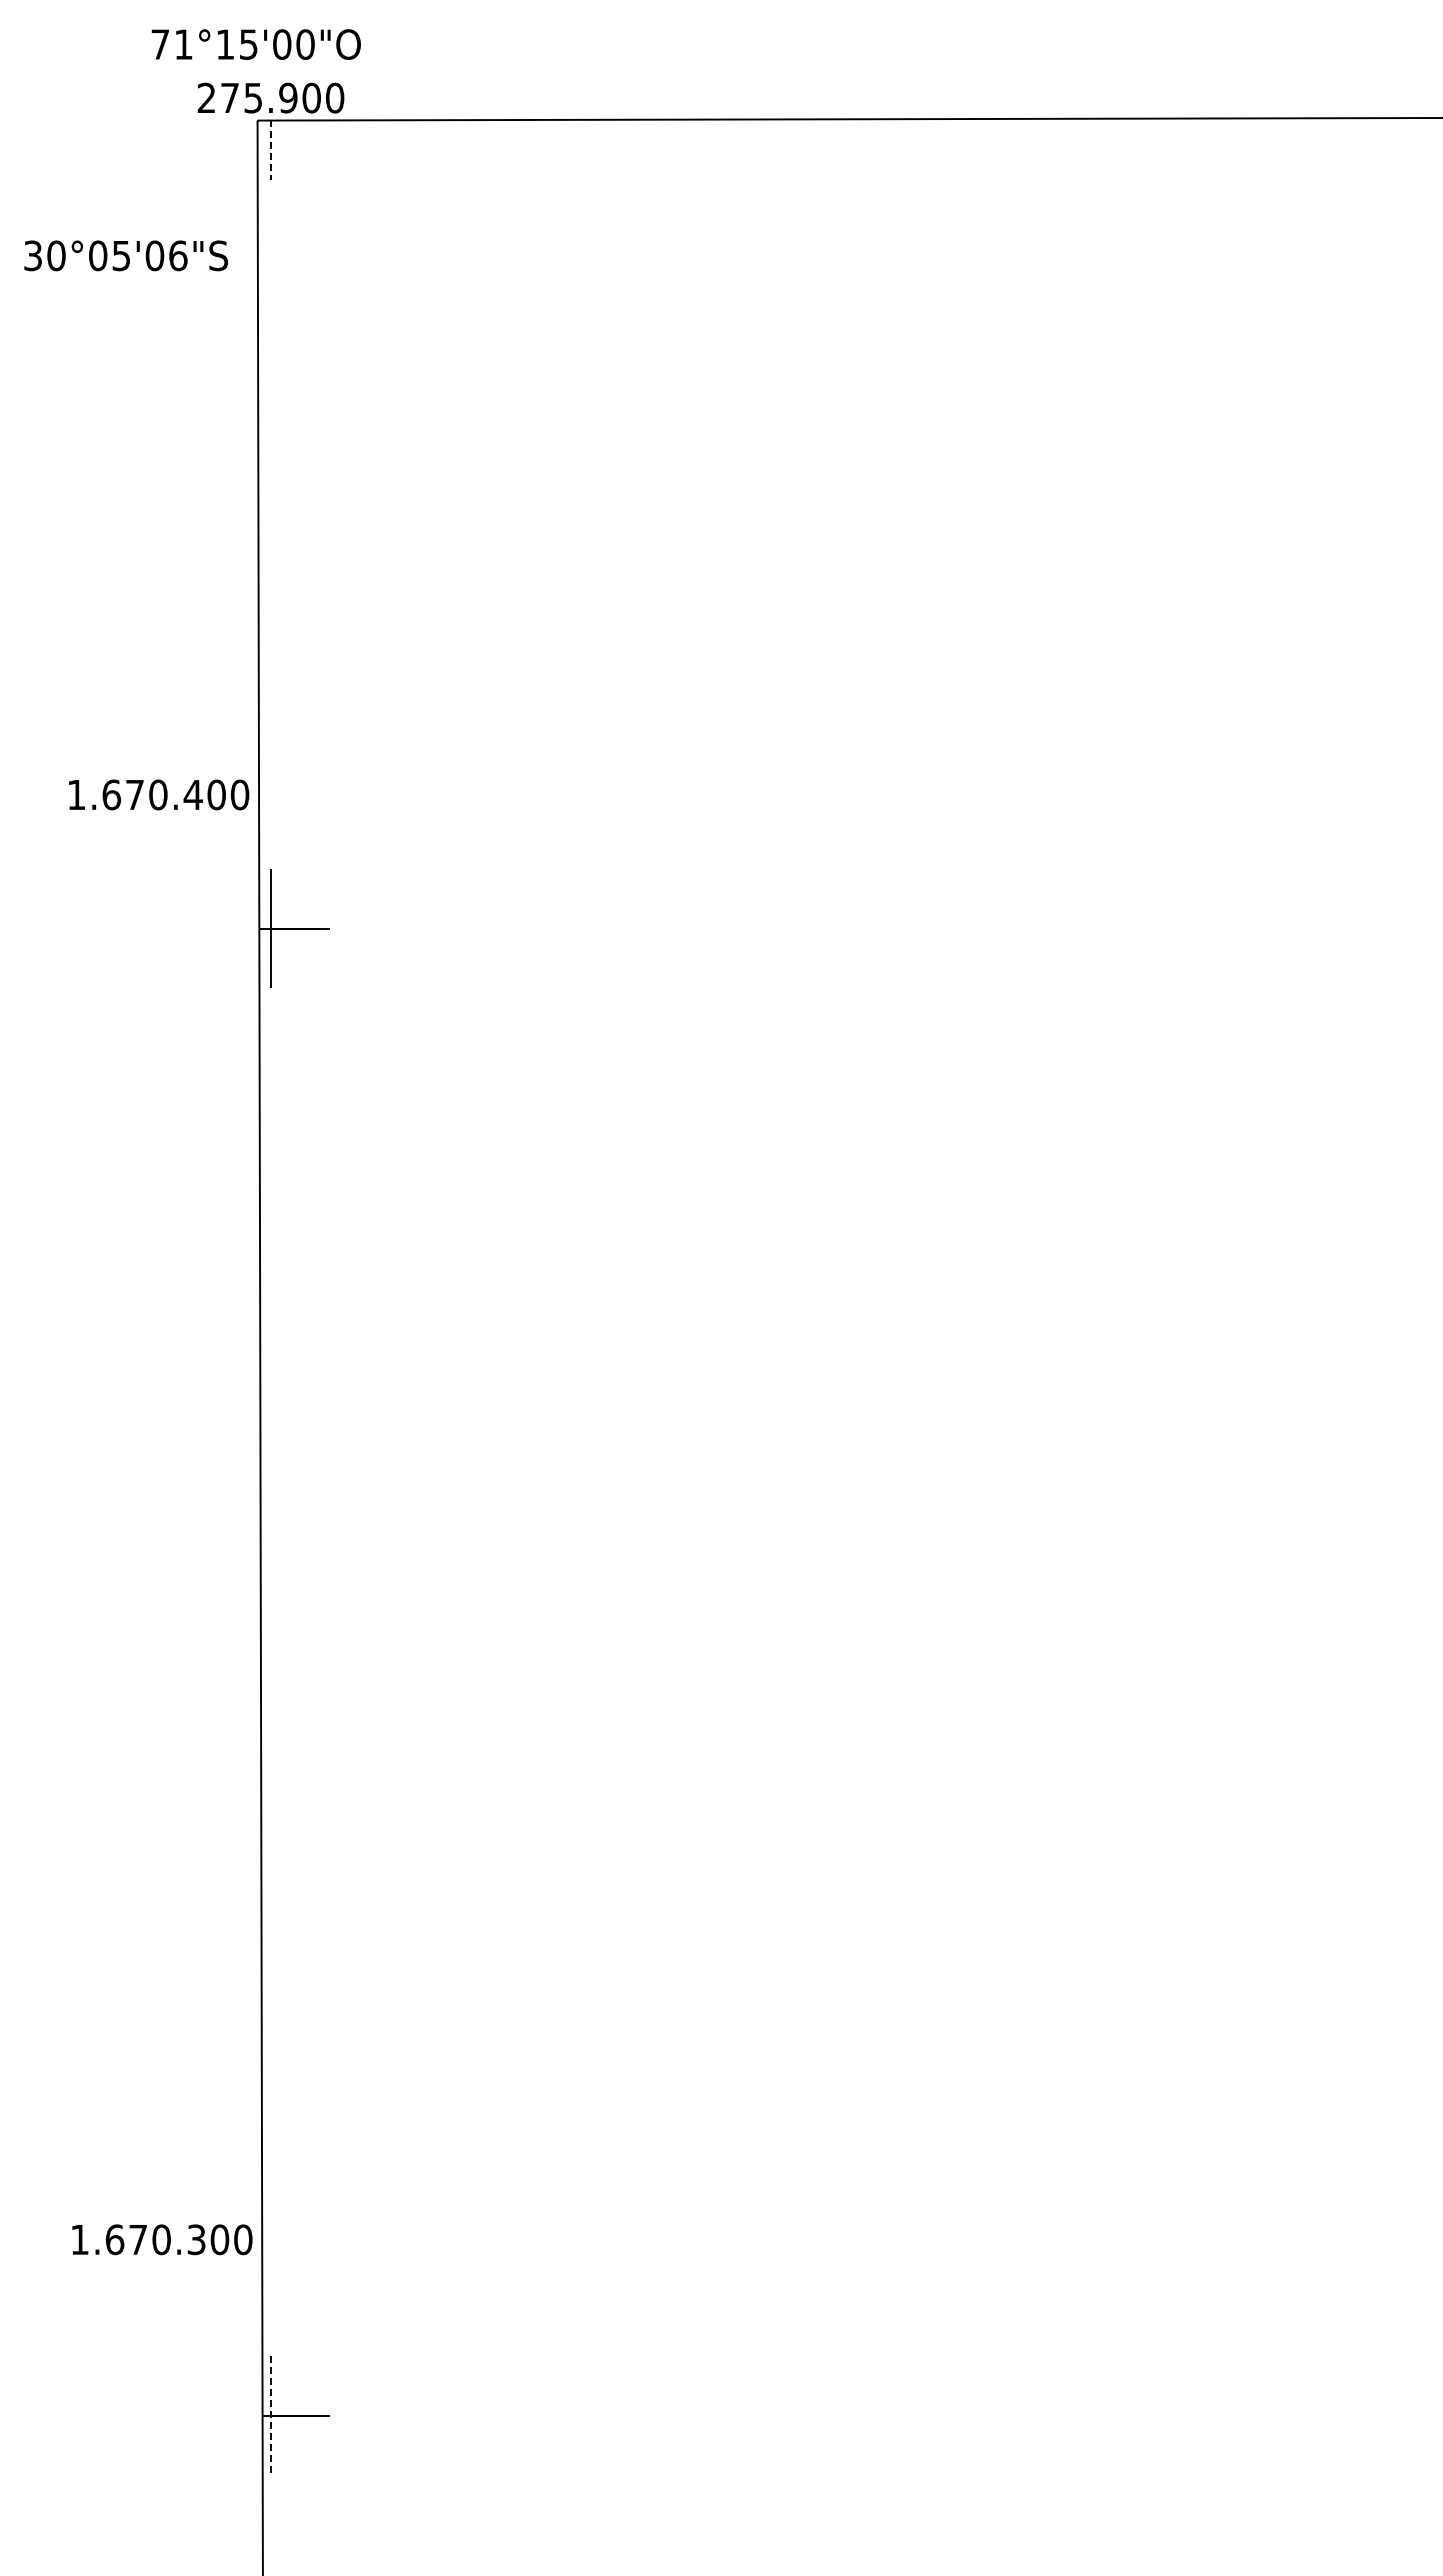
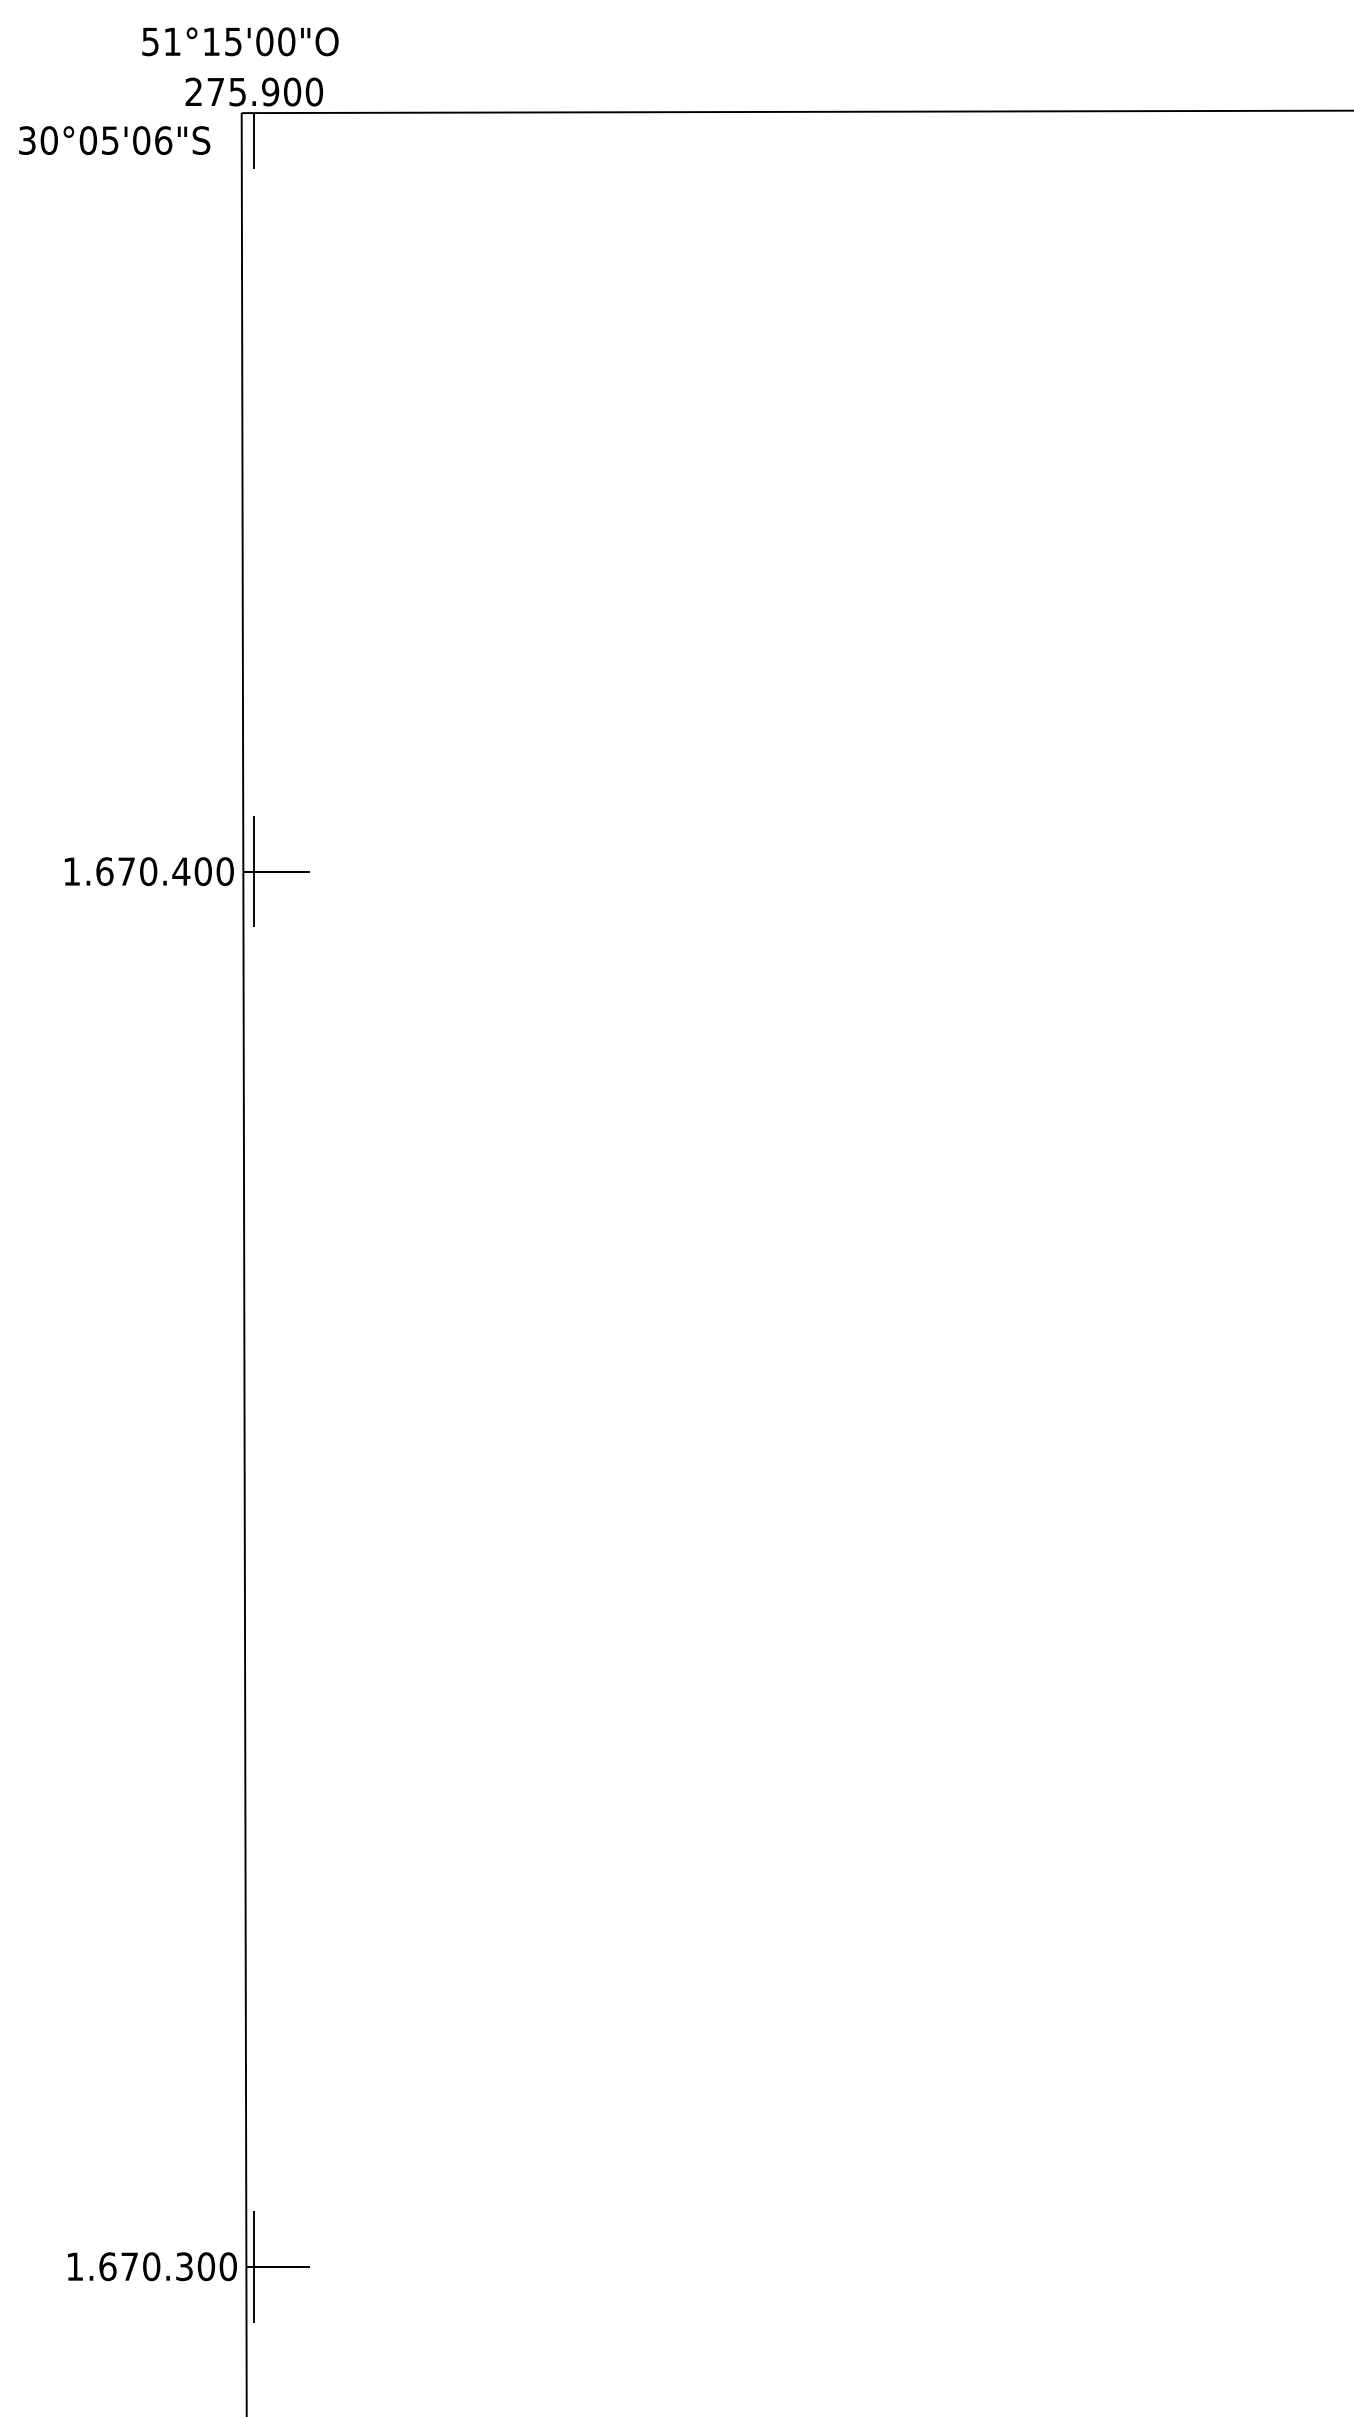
text: (159, 44) -> (149, 41), 71°15'00"O -> 51°15'00"O
line: (270, 150) -> (253, 141), dashed -> solid
text: (126, 255) -> (114, 140), moved
text: (159, 794) -> (149, 871), moved
text: (162, 2239) -> (152, 2266), moved
line: (270, 2416) -> (253, 2267), dashed -> solid

